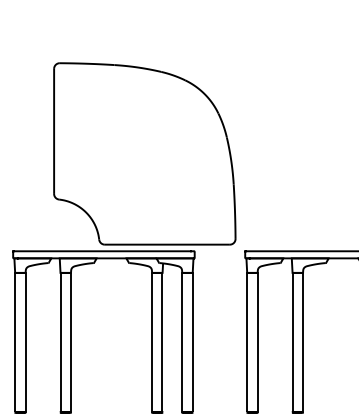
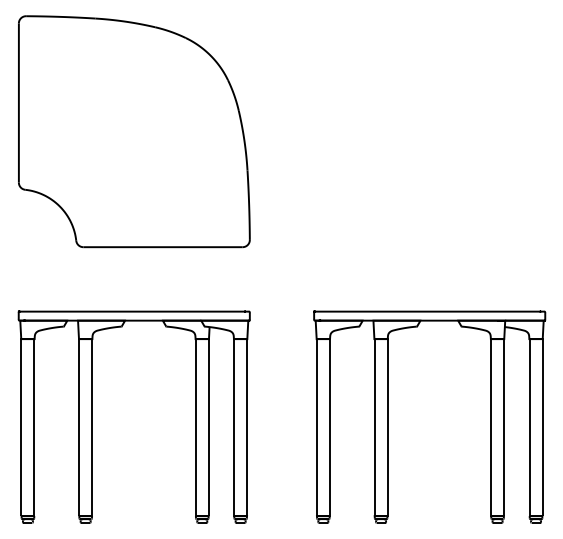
part: (144, 153) -> (134, 131), moved

